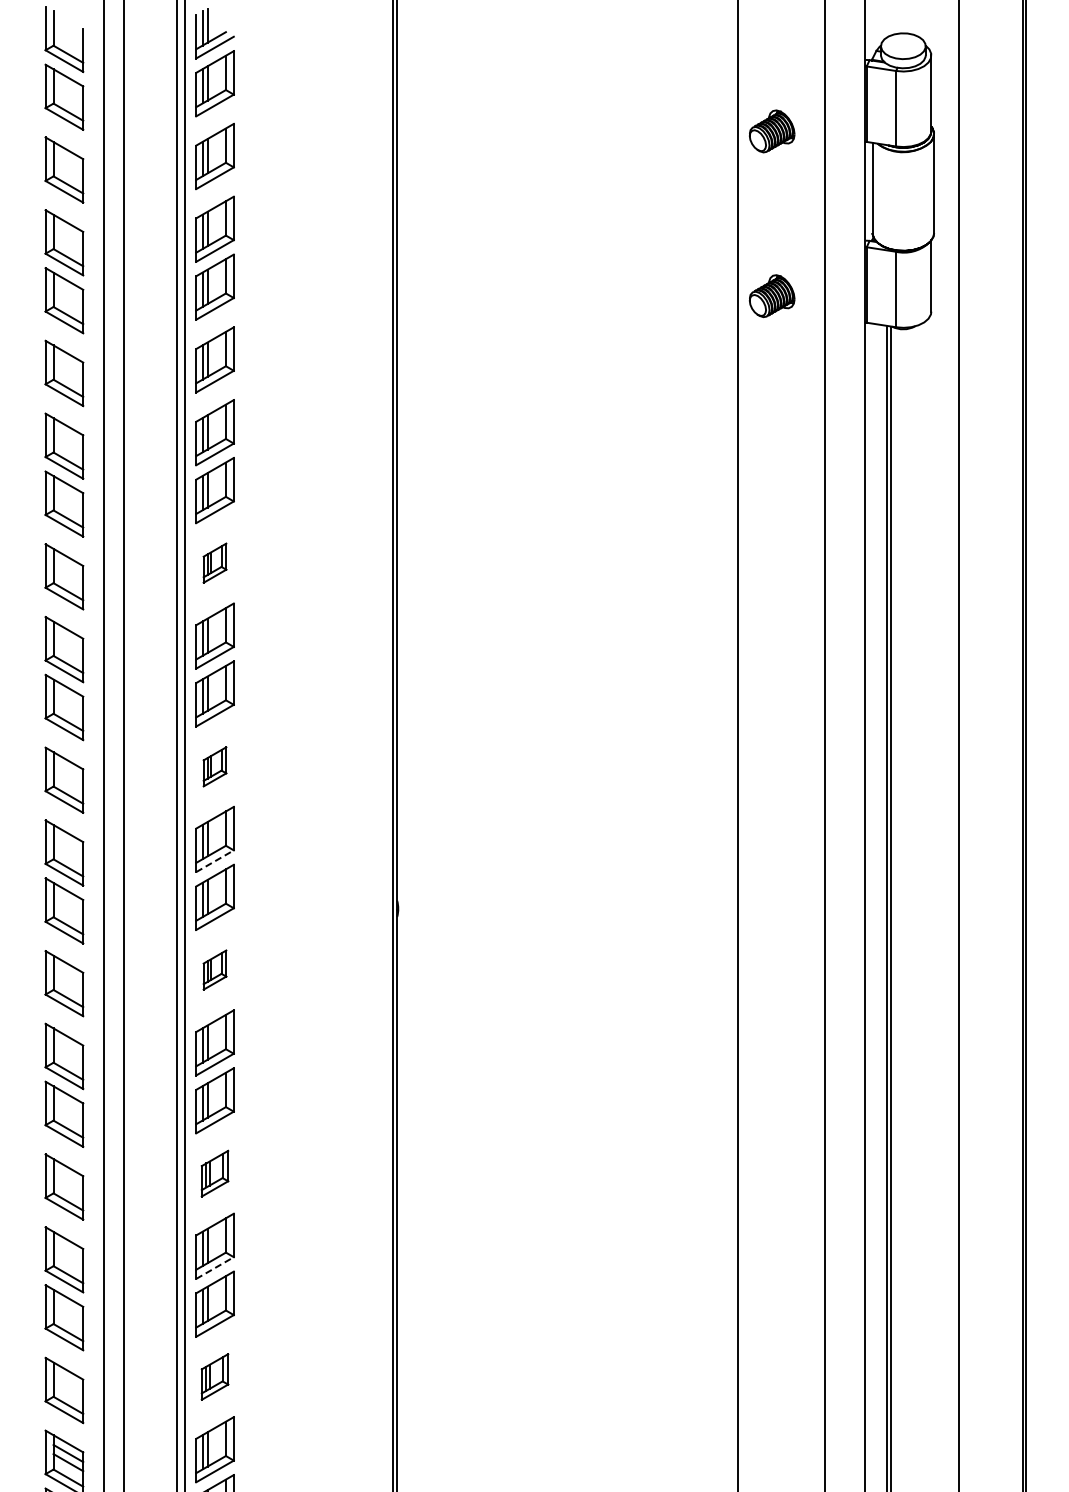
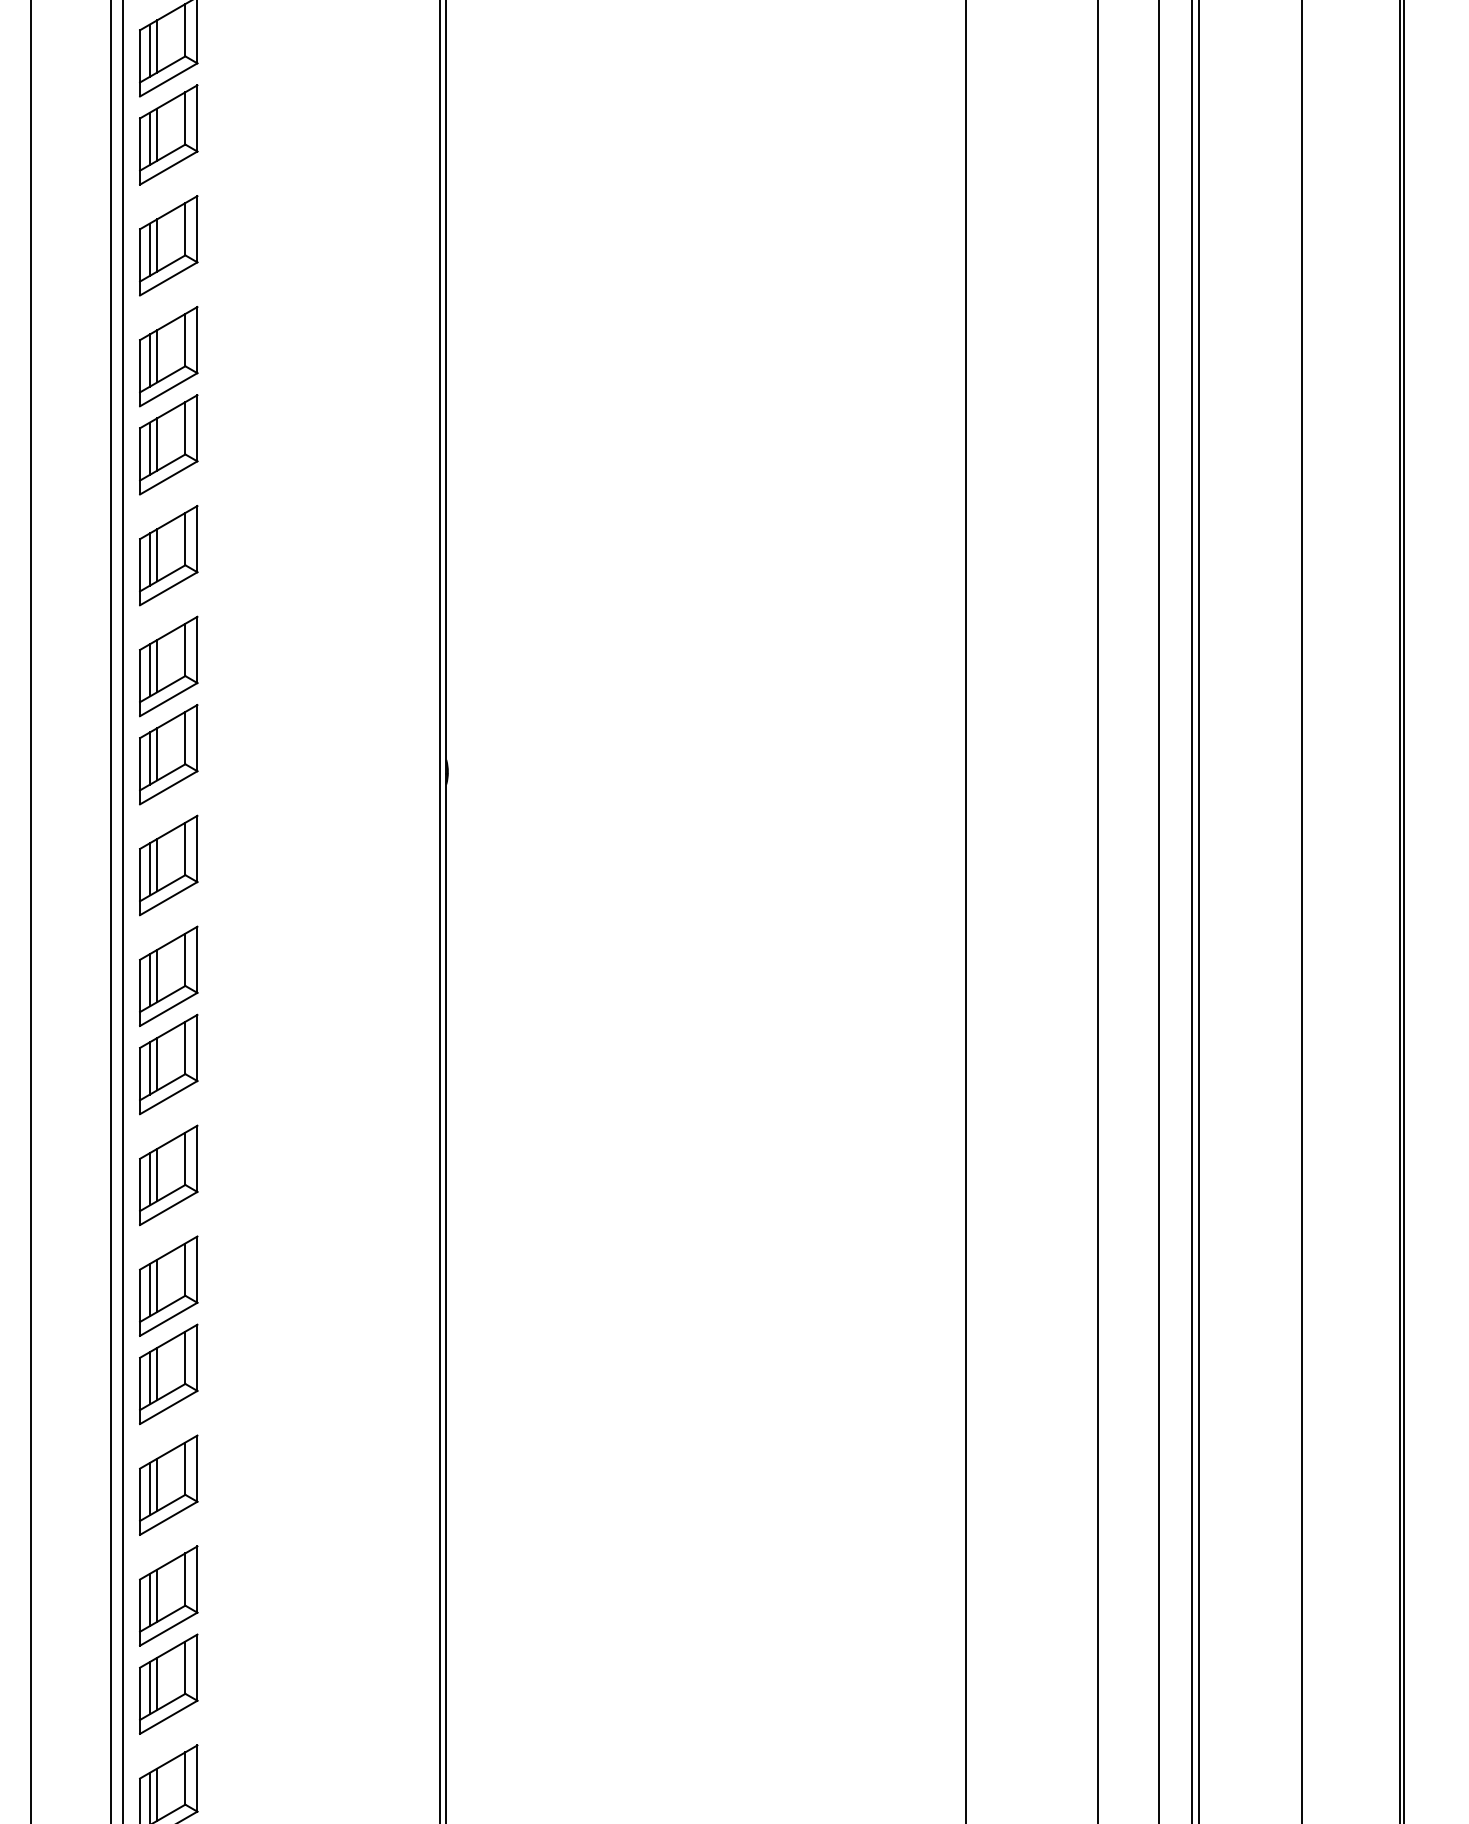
part: (214, 562) -> (167, 244), size x1.67
part: (214, 766) -> (167, 555), size x1.67
line: (215, 861) -> (169, 700), dashed -> solid
part: (214, 969) -> (167, 864), size x1.67
part: (214, 1173) -> (167, 1175), size x1.43
line: (215, 1268) -> (169, 1319), dashed -> solid
part: (214, 1376) -> (167, 1484), size x1.43

